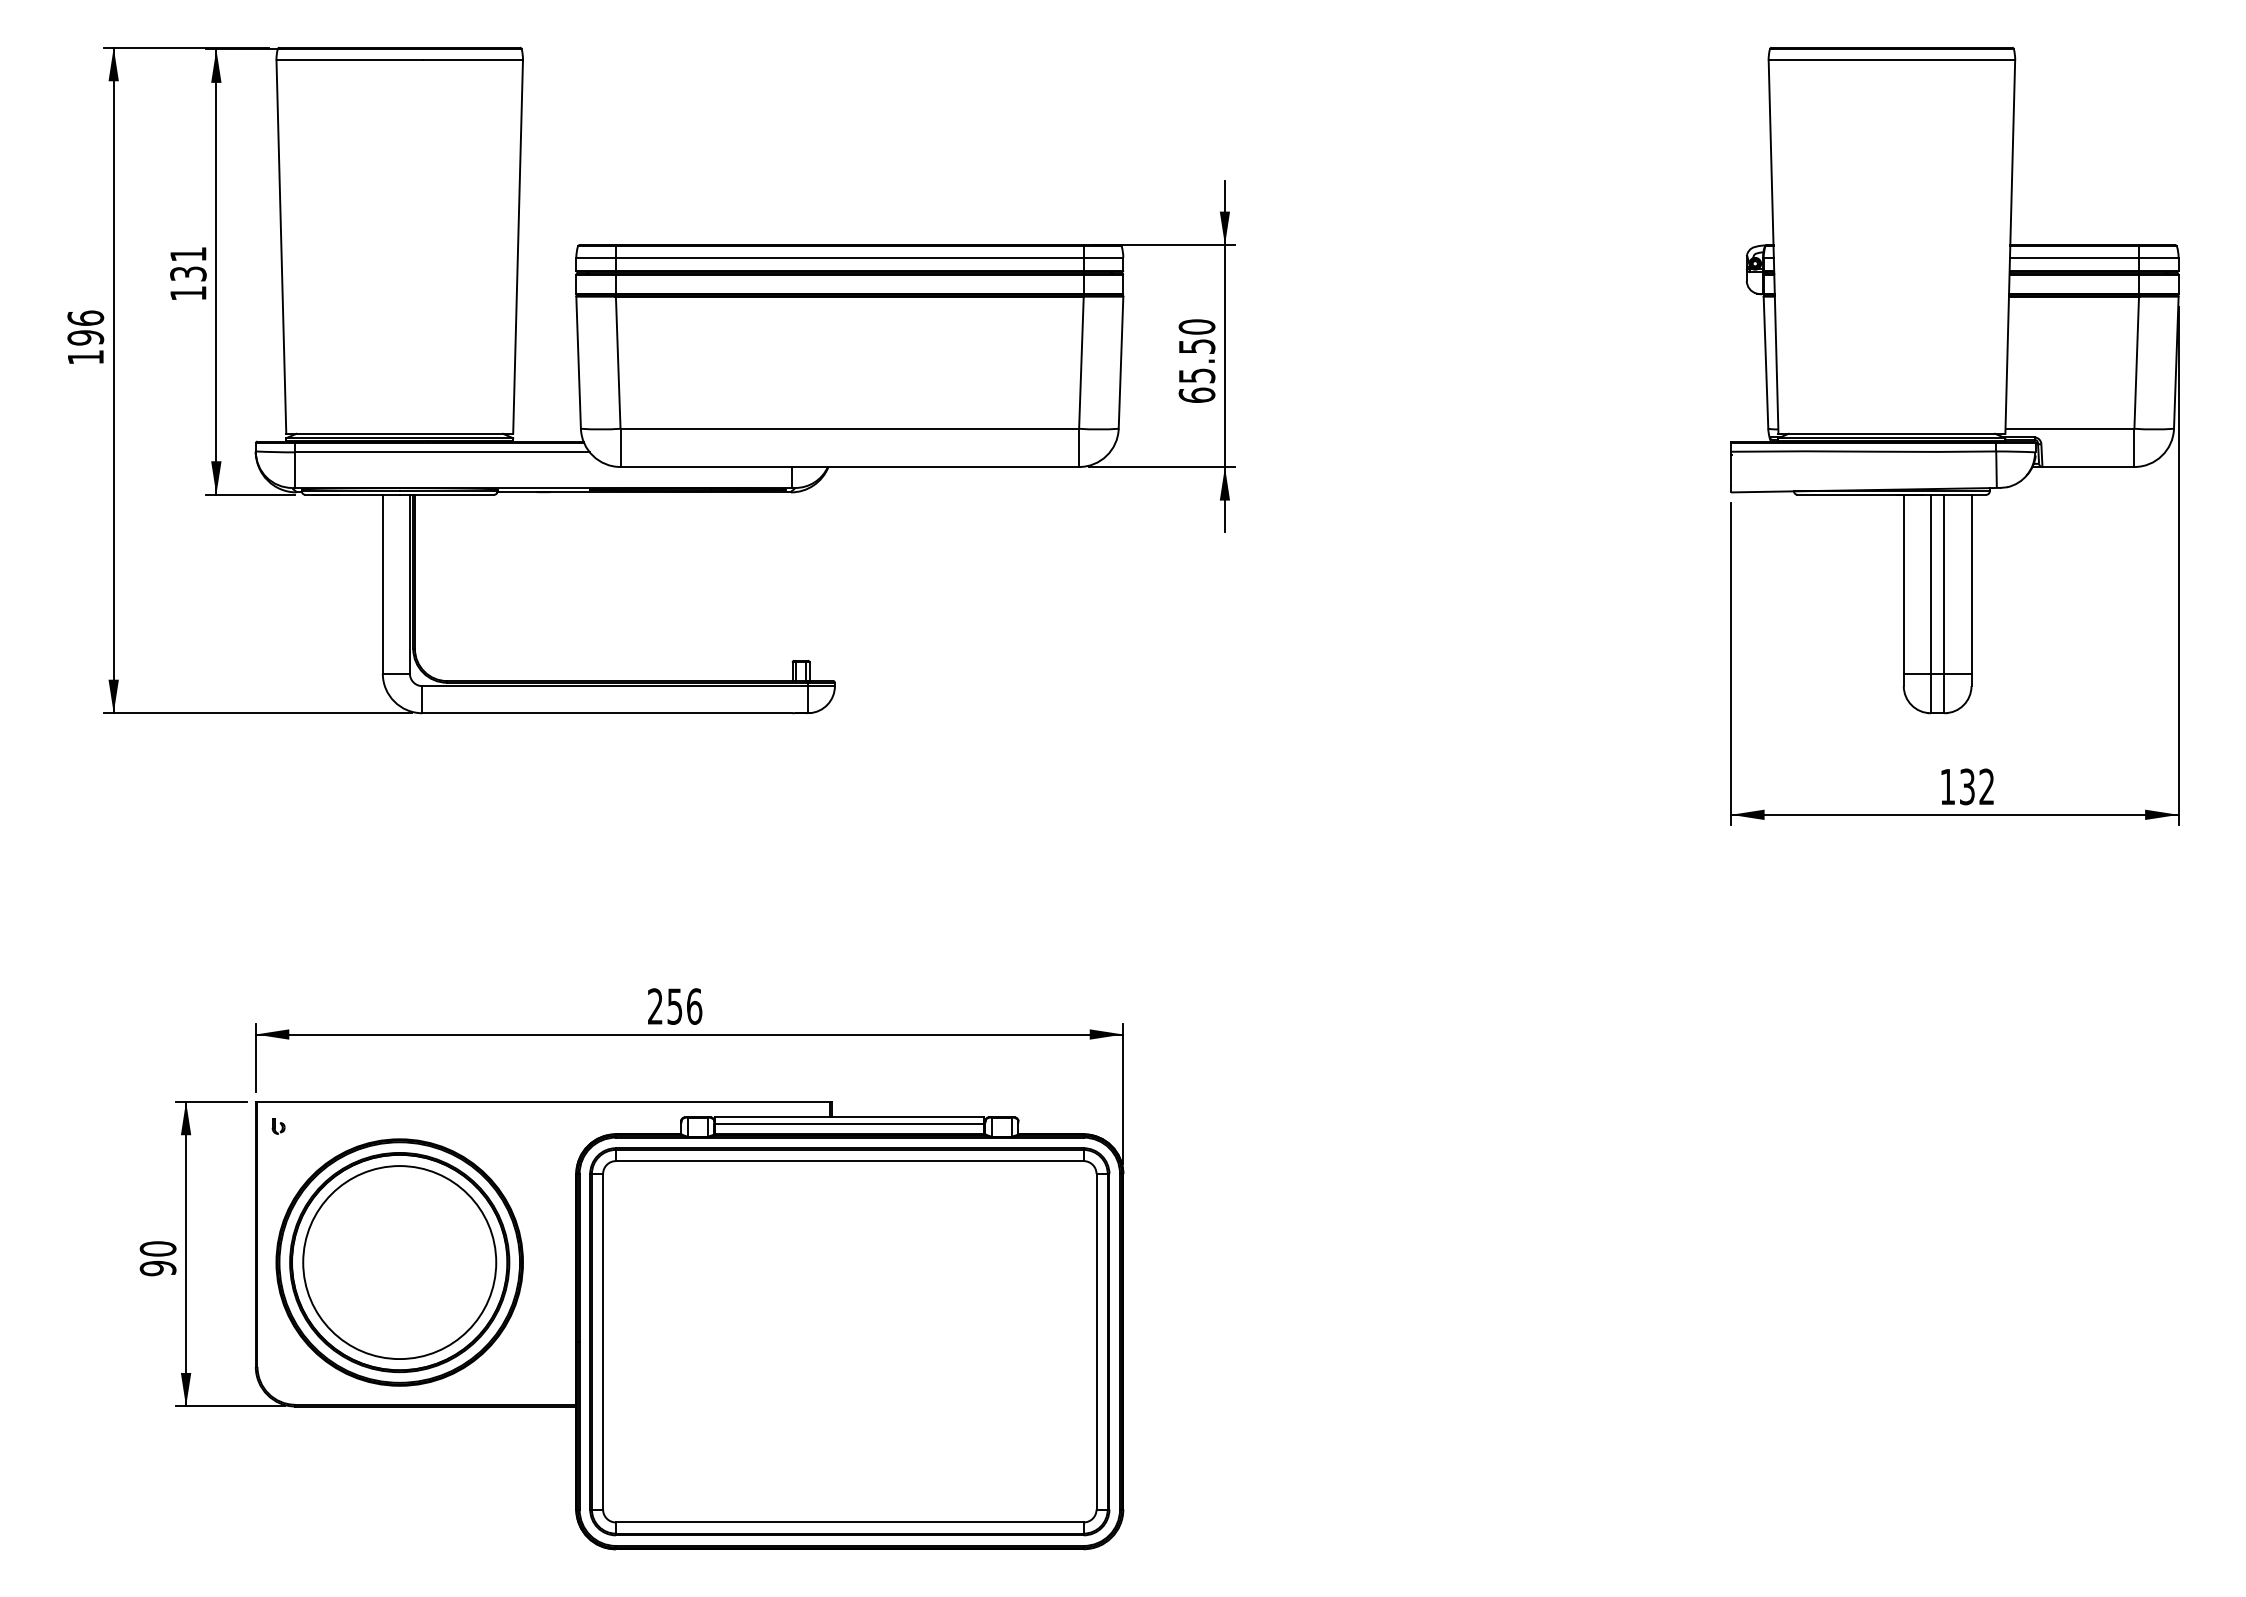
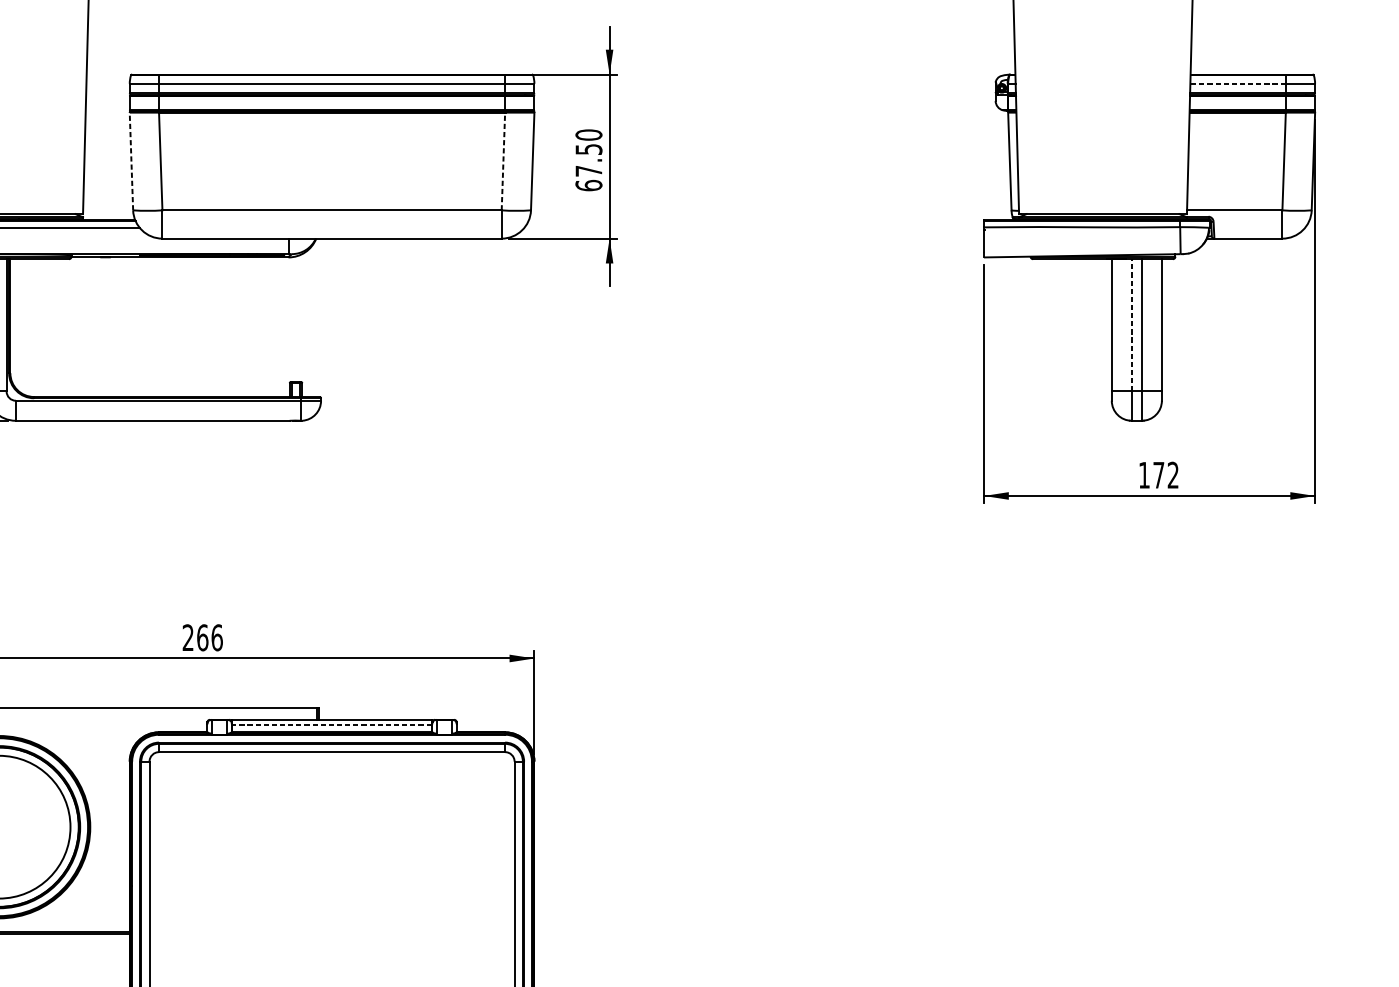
line: (2073, 257) -> (1237, 83), solid -> dashed
line: (578, 362) -> (131, 161), solid -> dashed
line: (1081, 362) -> (503, 161), solid -> dashed
text: (1197, 375) -> (589, 170), 65.50 -> 67.50
line: (1930, 583) -> (1131, 324), solid -> dashed
text: (1967, 786) -> (1158, 475), 132 -> 172
text: (674, 1006) -> (202, 637), 256 -> 266
line: (849, 1124) -> (331, 725), solid -> dashed

